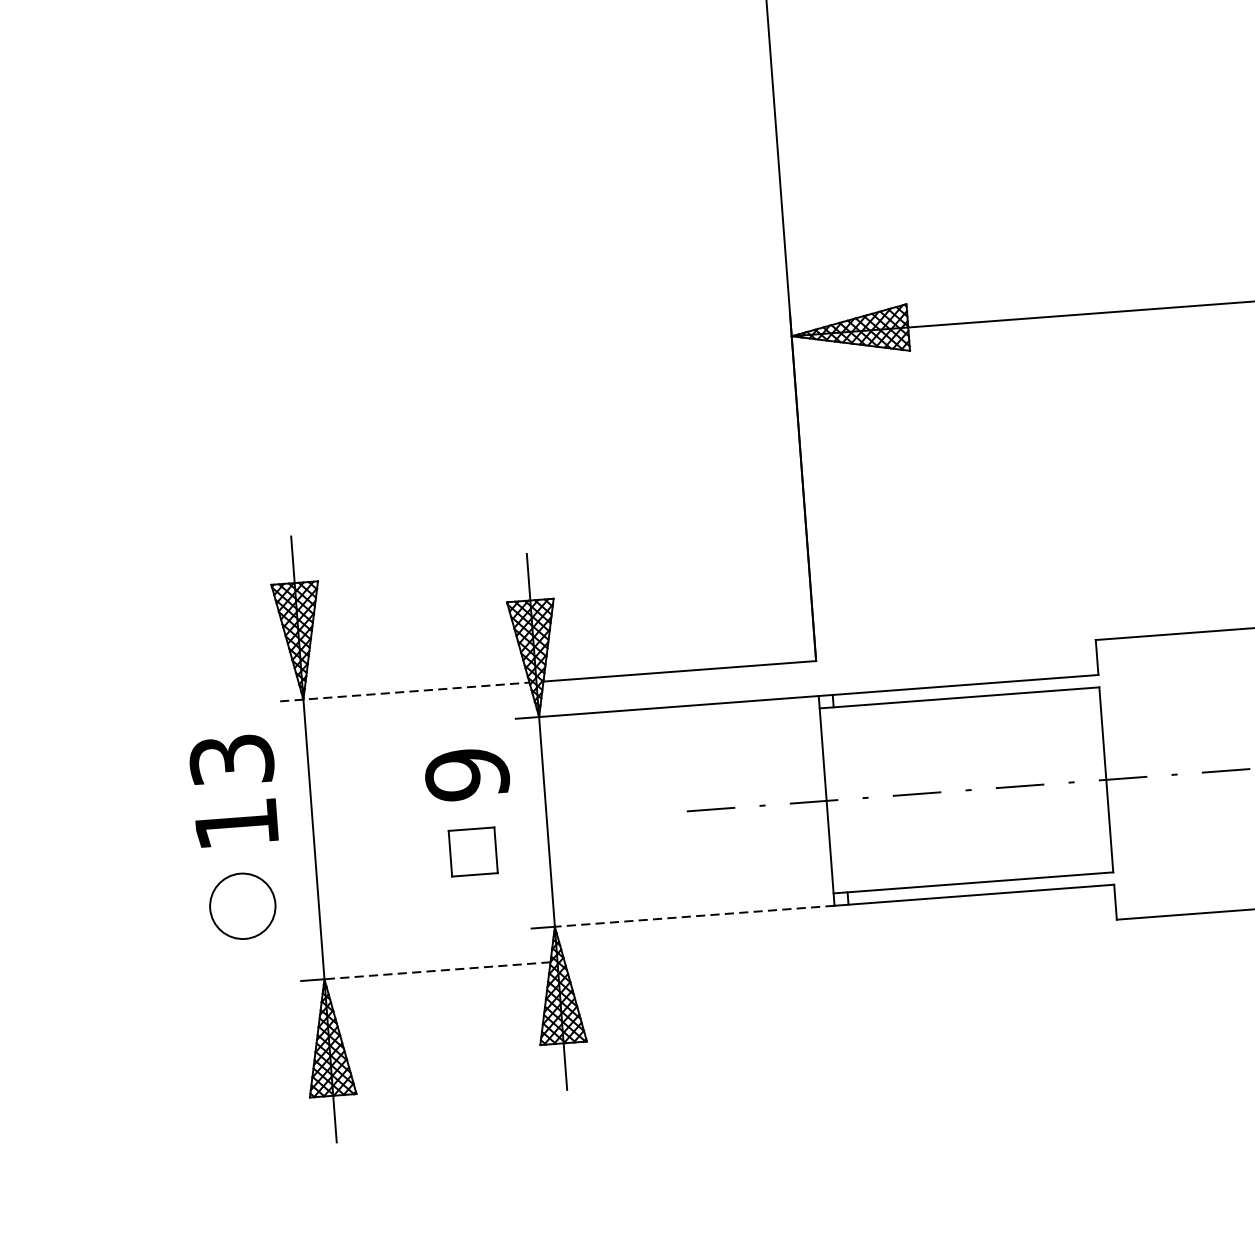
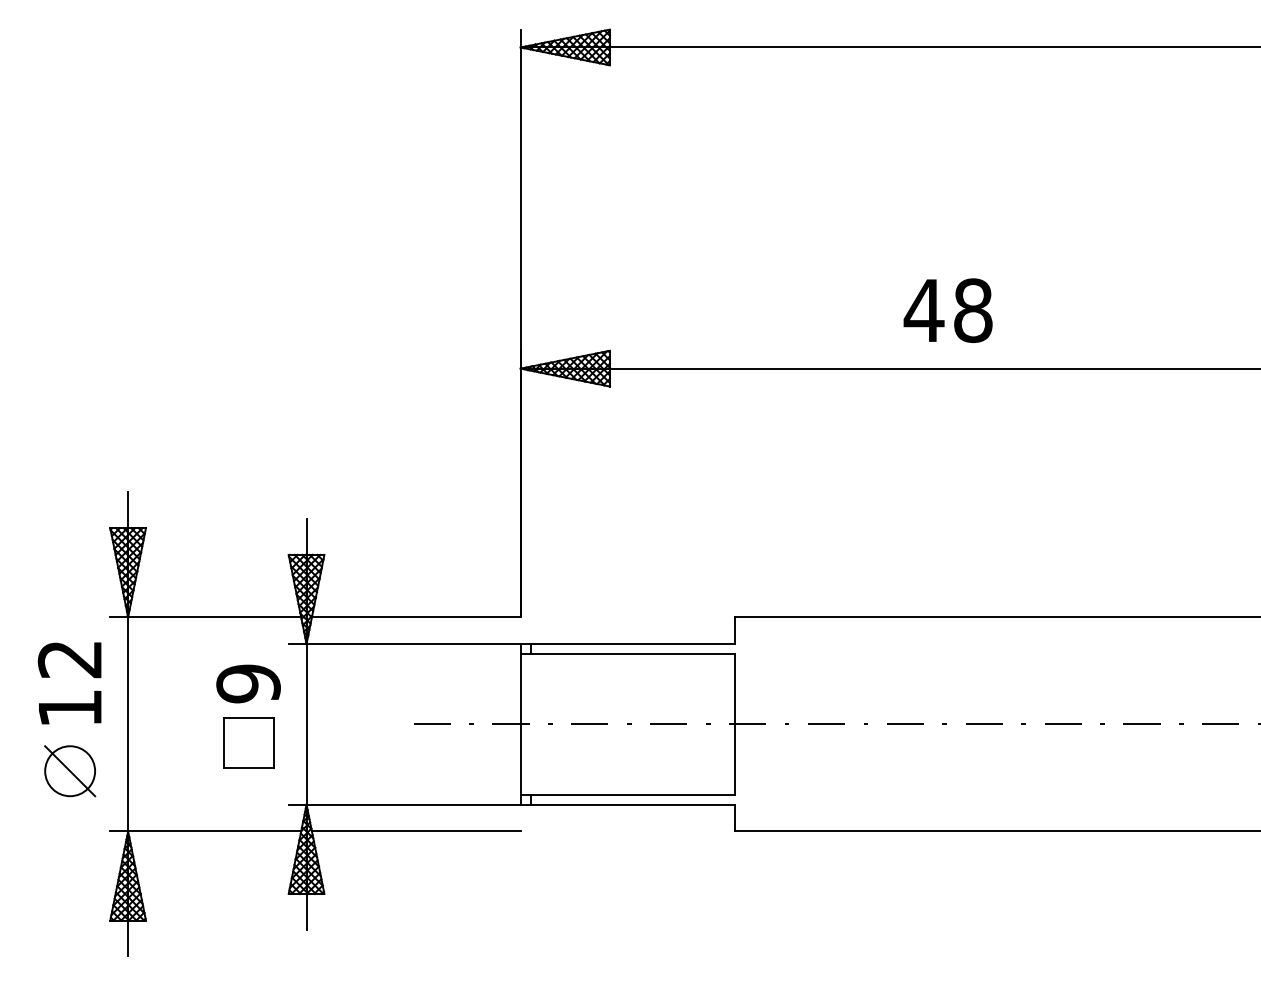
line: (405, 692) -> (206, 617), dashed -> solid
text: (232, 760) -> (70, 659), 13 -> 12
part: (472, 851) -> (248, 742), size x1.43
line: (243, 906) -> (70, 771), added
line: (694, 916) -> (413, 804), dashed -> solid
line: (699, 951) -> (415, 831), added
line: (437, 970) -> (214, 831), dashed -> solid

